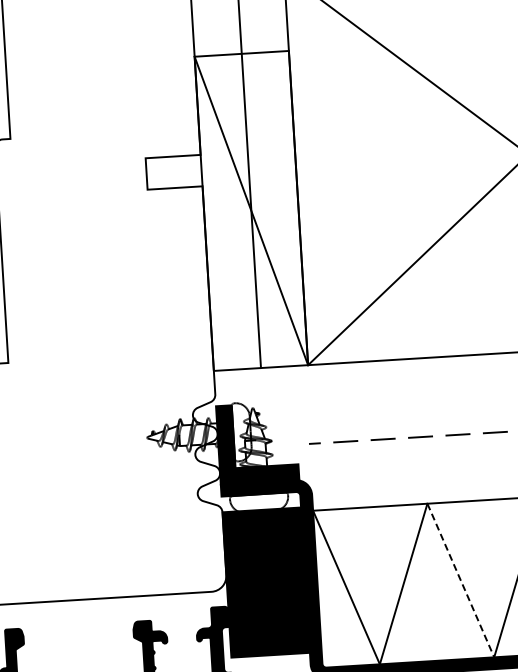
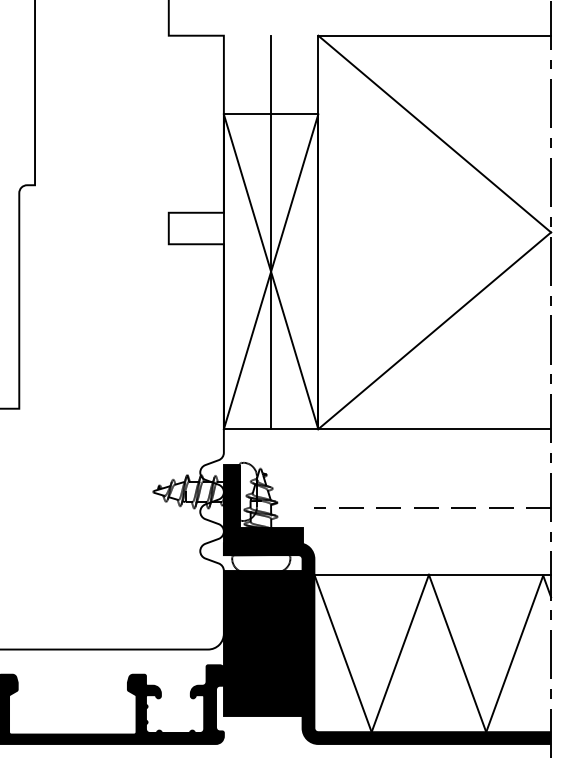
line: (250, 210) -> (270, 271), added
line: (460, 580) -> (457, 653), dashed -> solid

